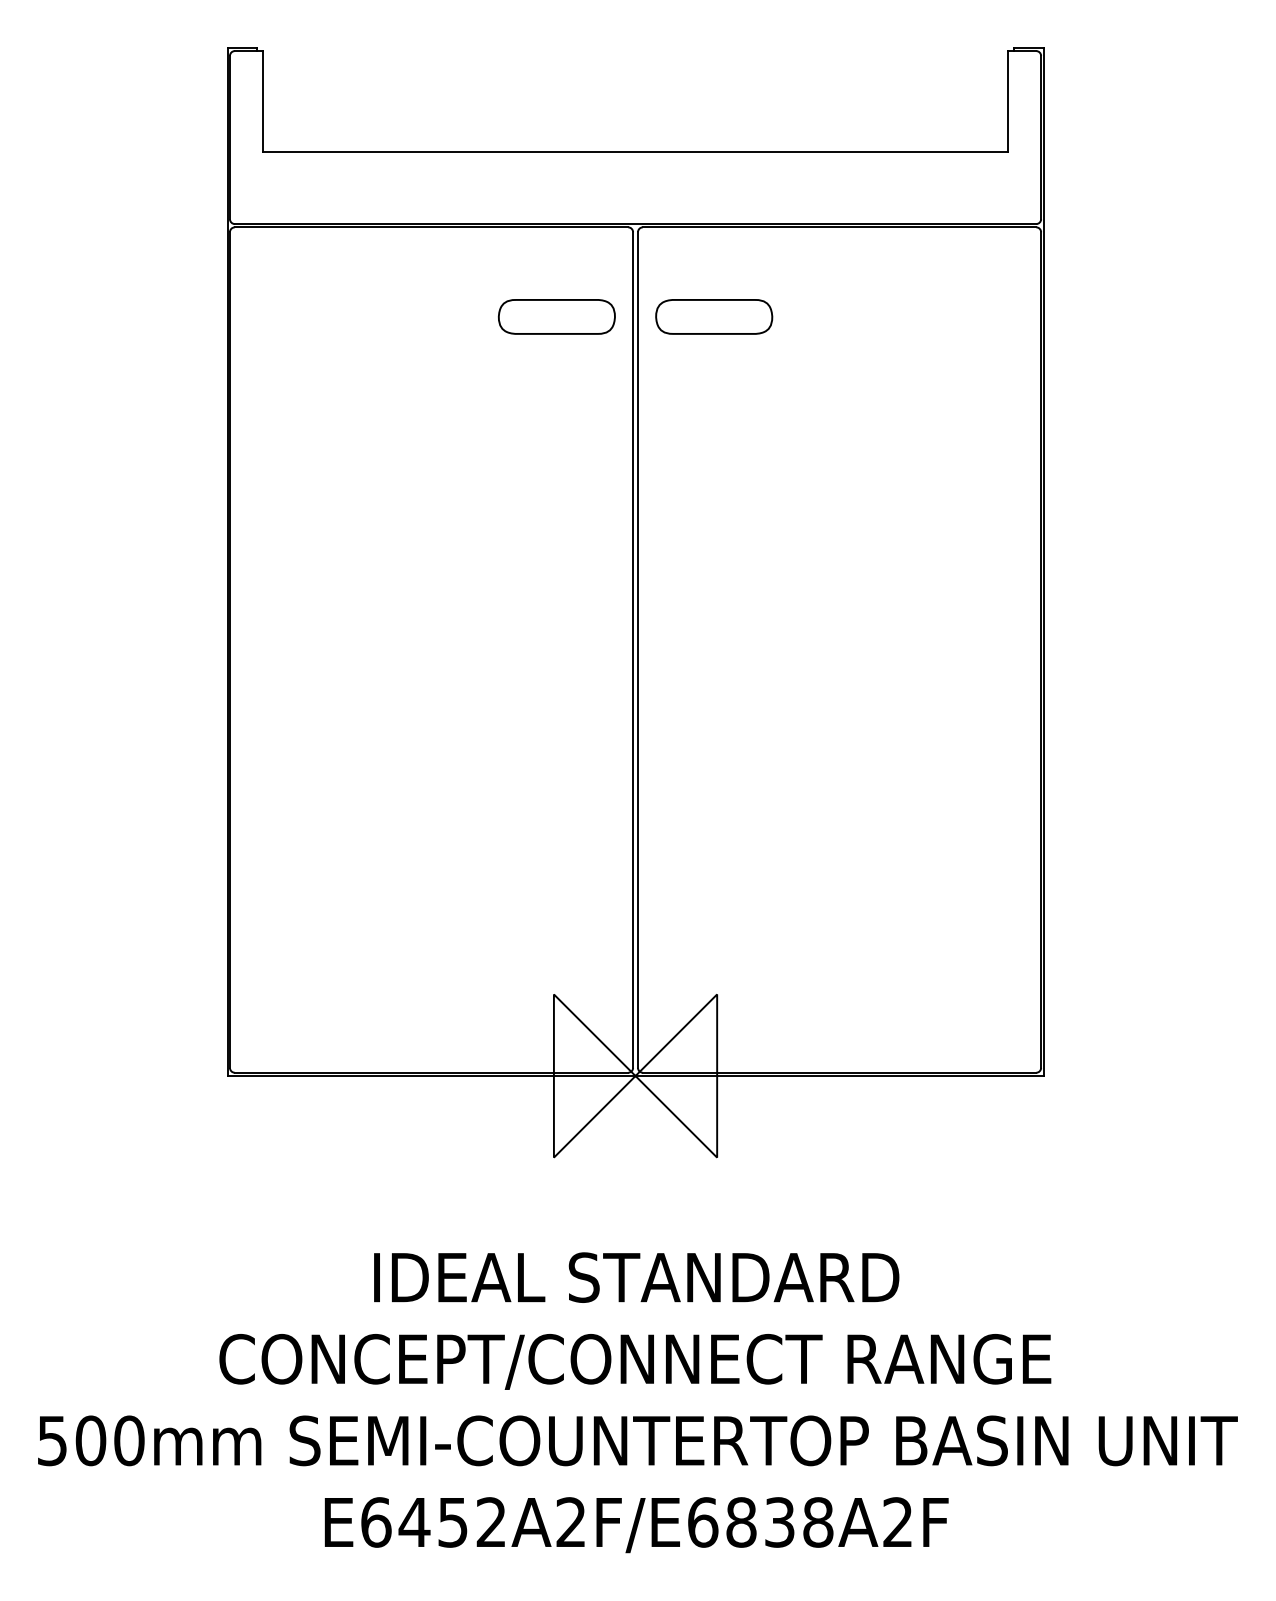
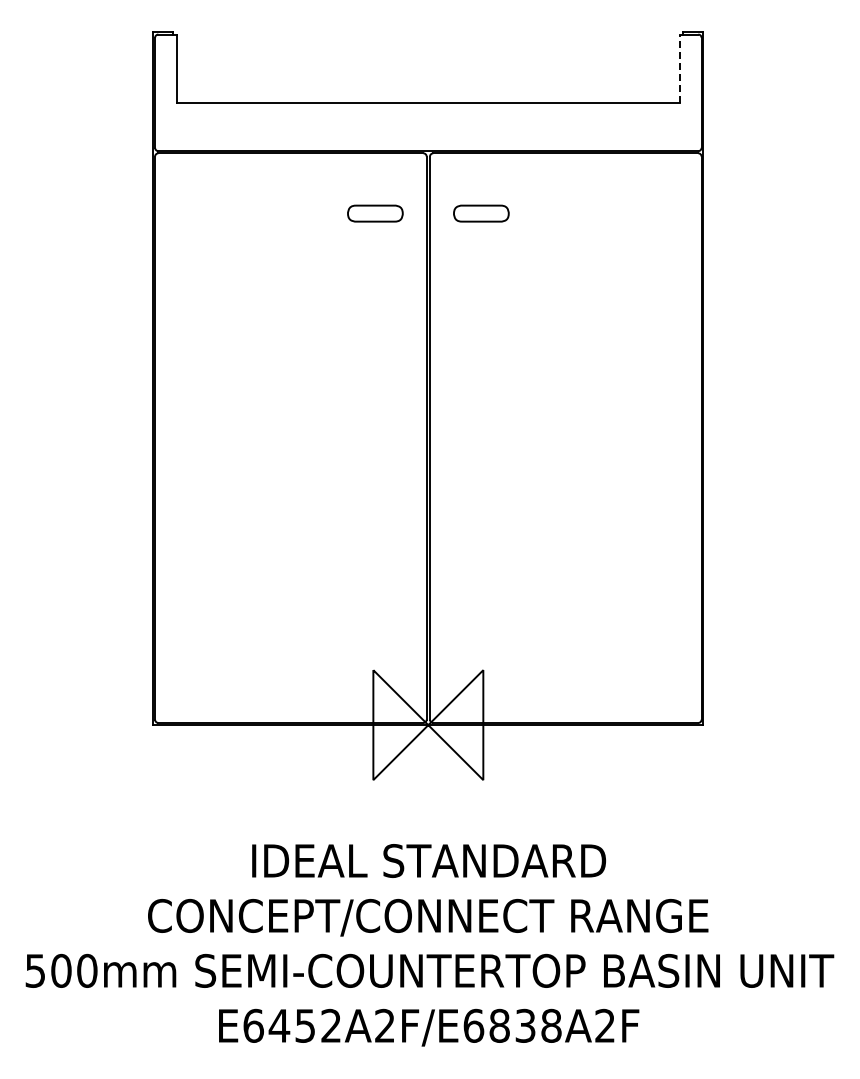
line: (1008, 101) -> (679, 68), solid -> dashed
part: (557, 316) -> (375, 213), size x0.7
part: (714, 316) -> (481, 213), size x0.7

